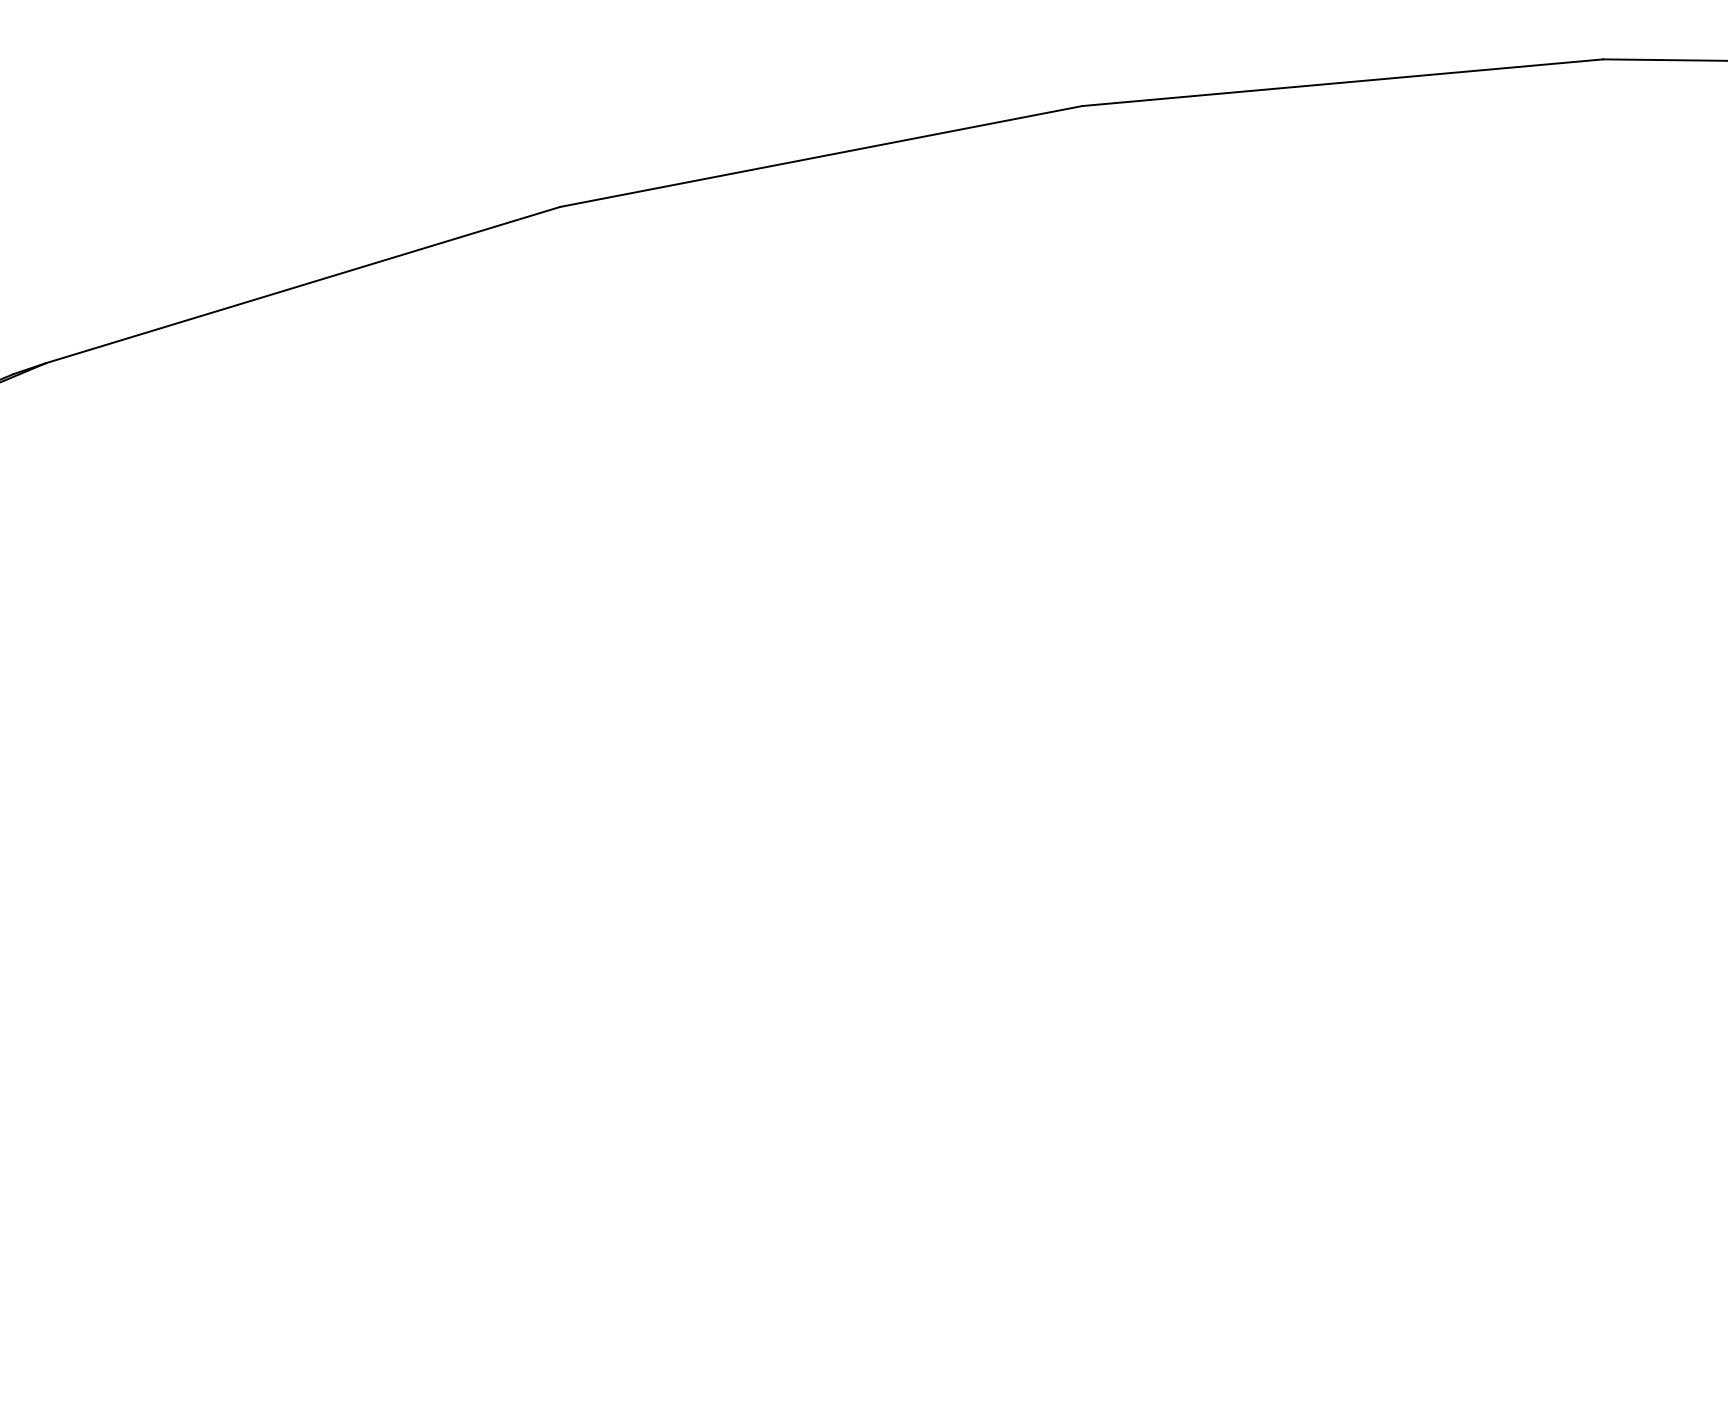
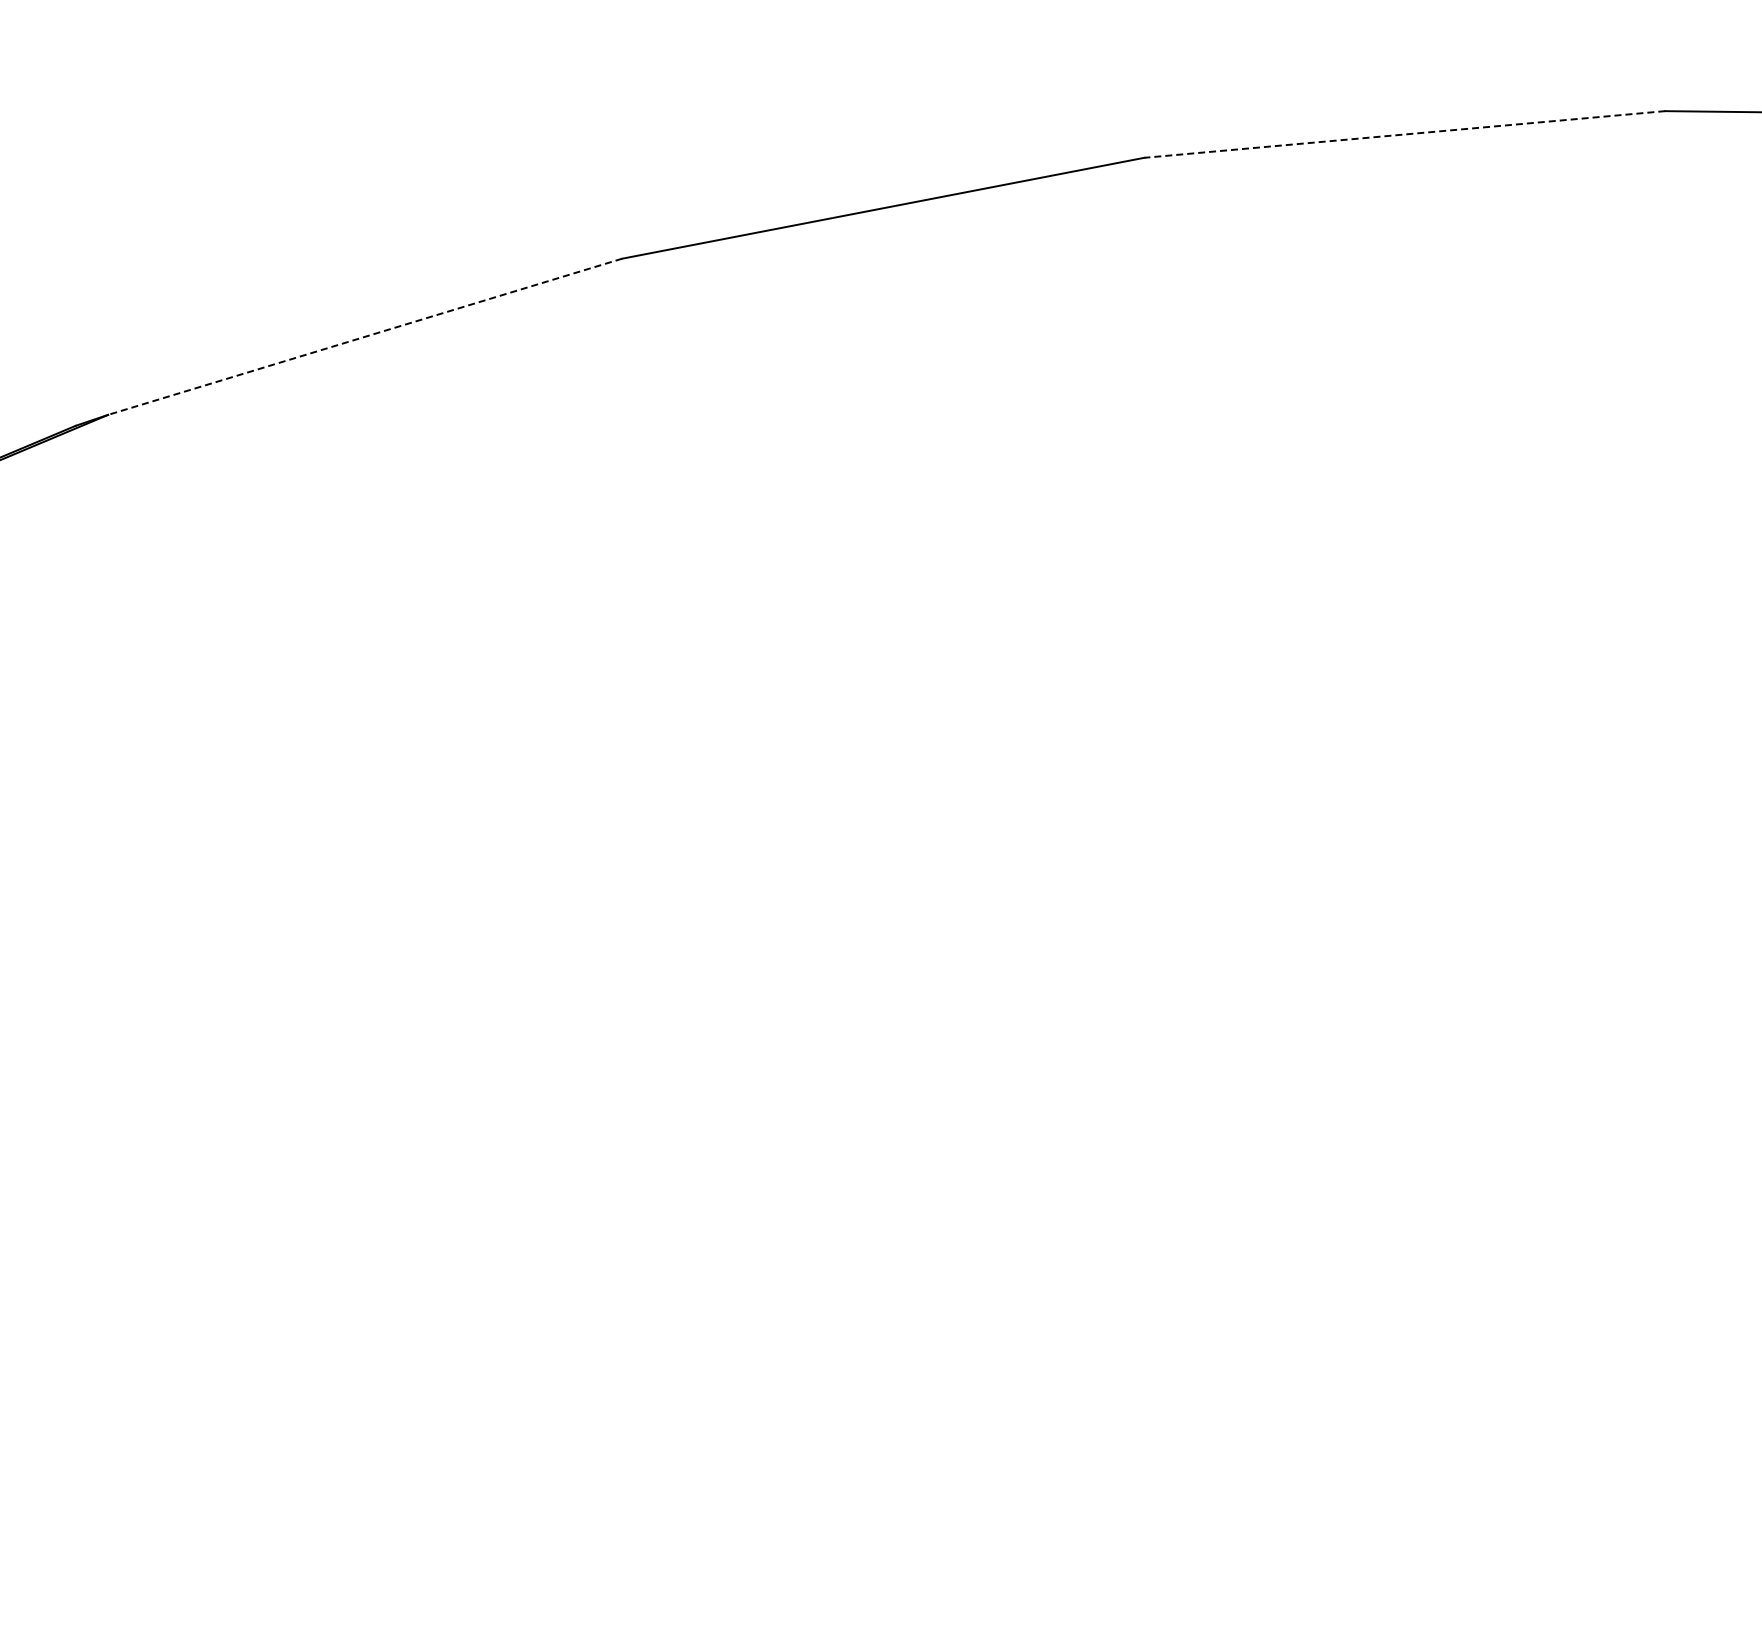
line: (1342, 82) -> (1404, 134), solid -> dashed
line: (303, 284) -> (365, 336), solid -> dashed

